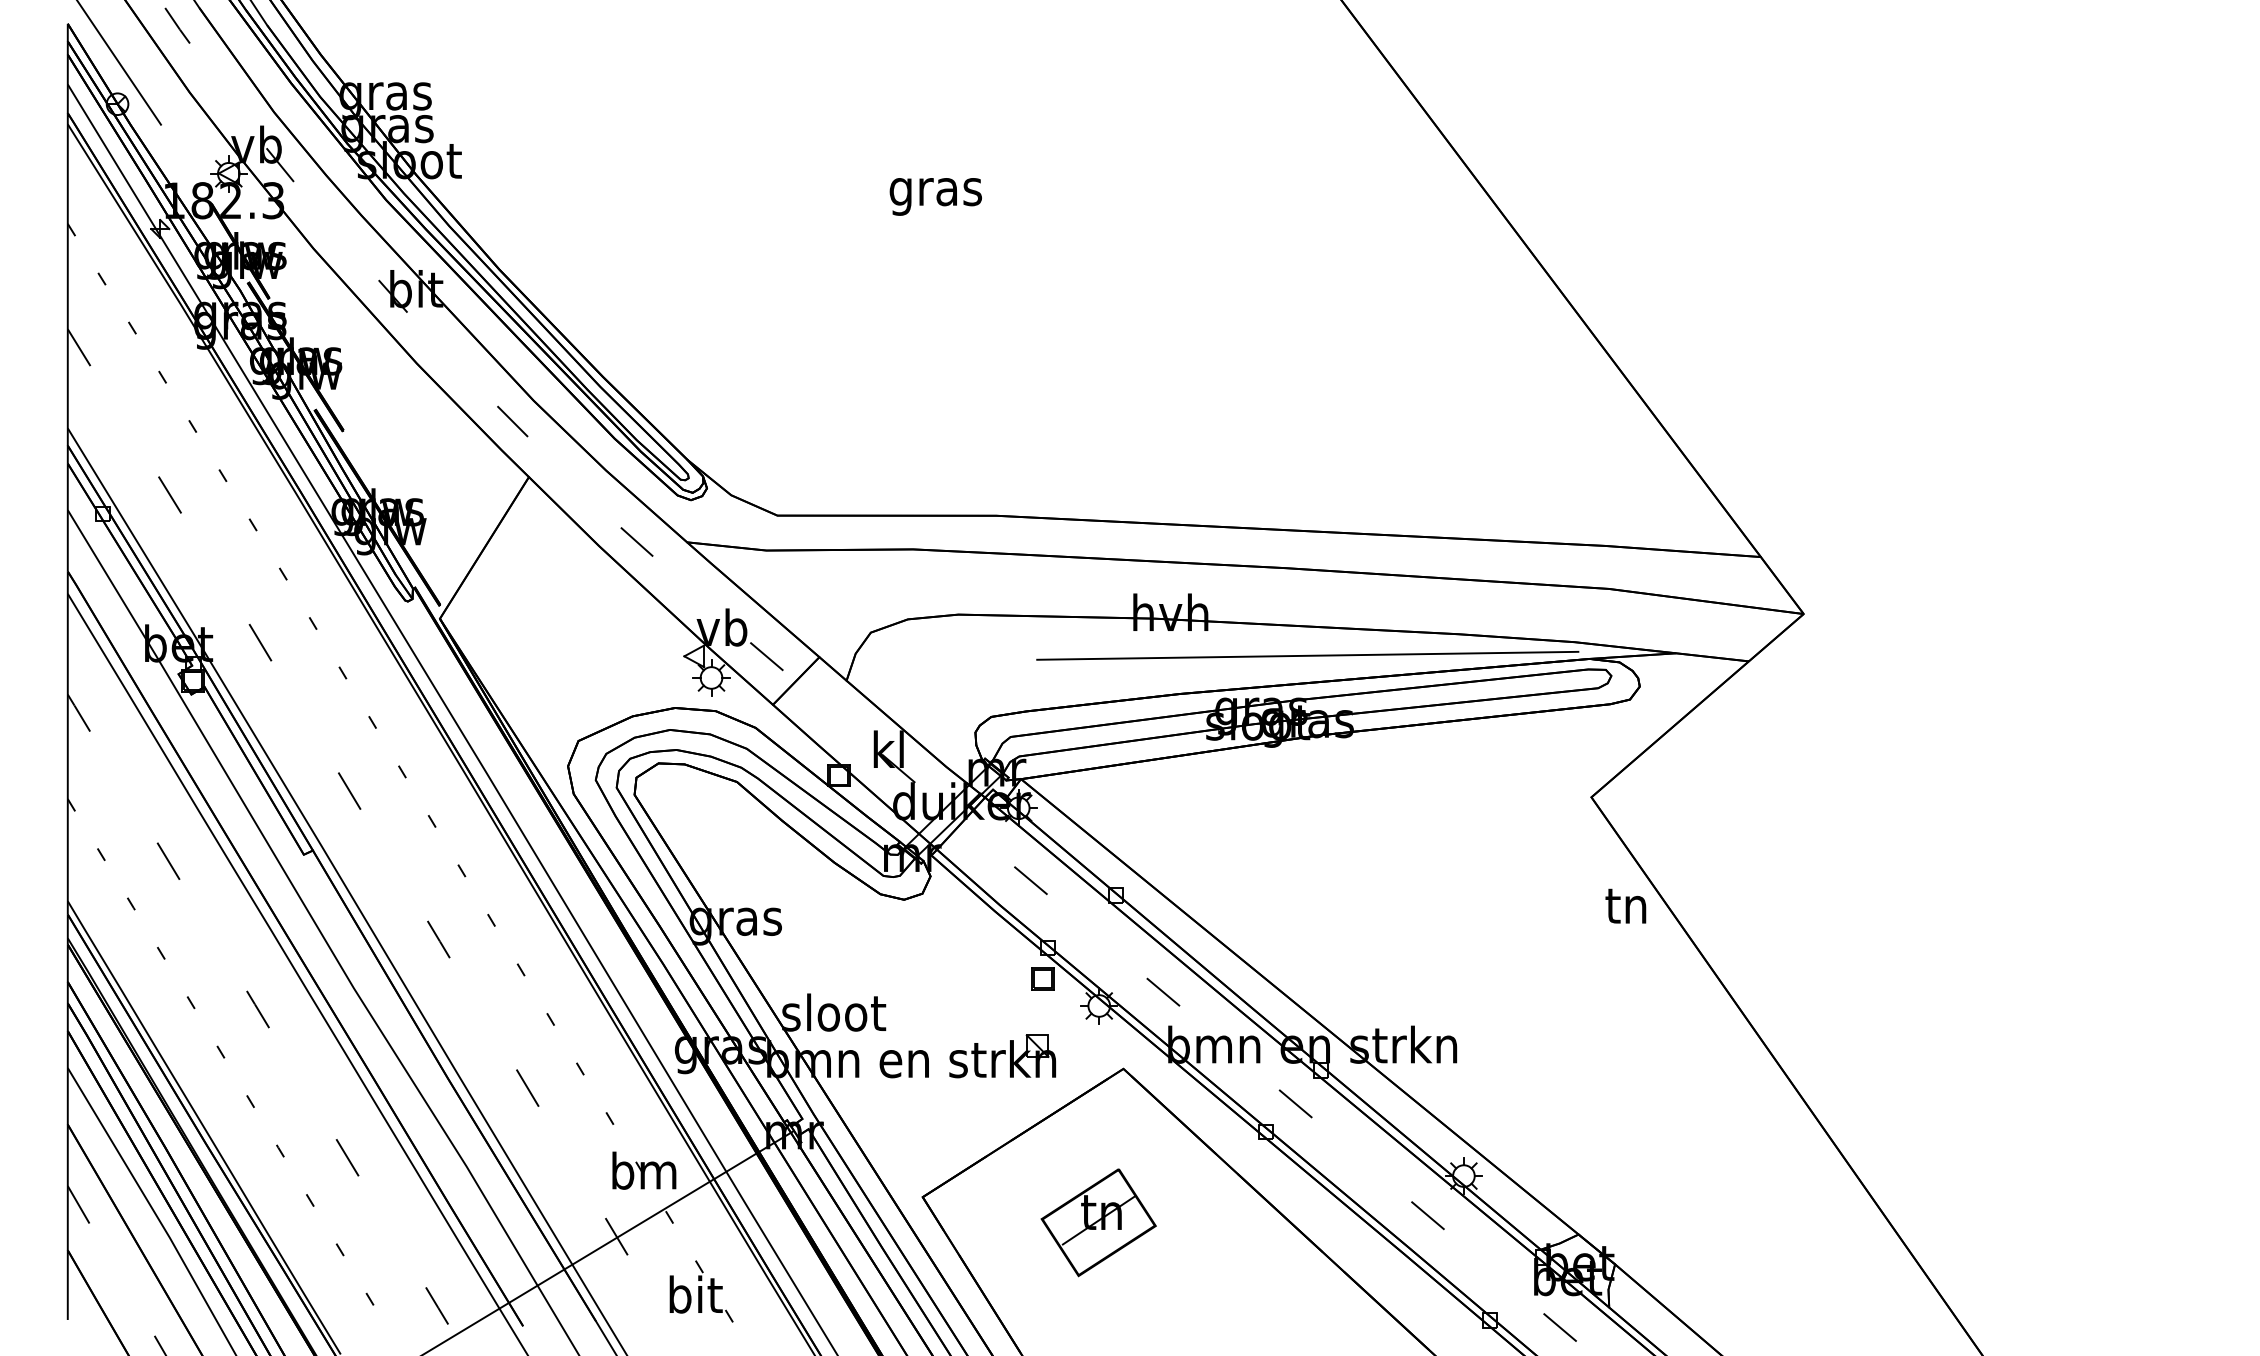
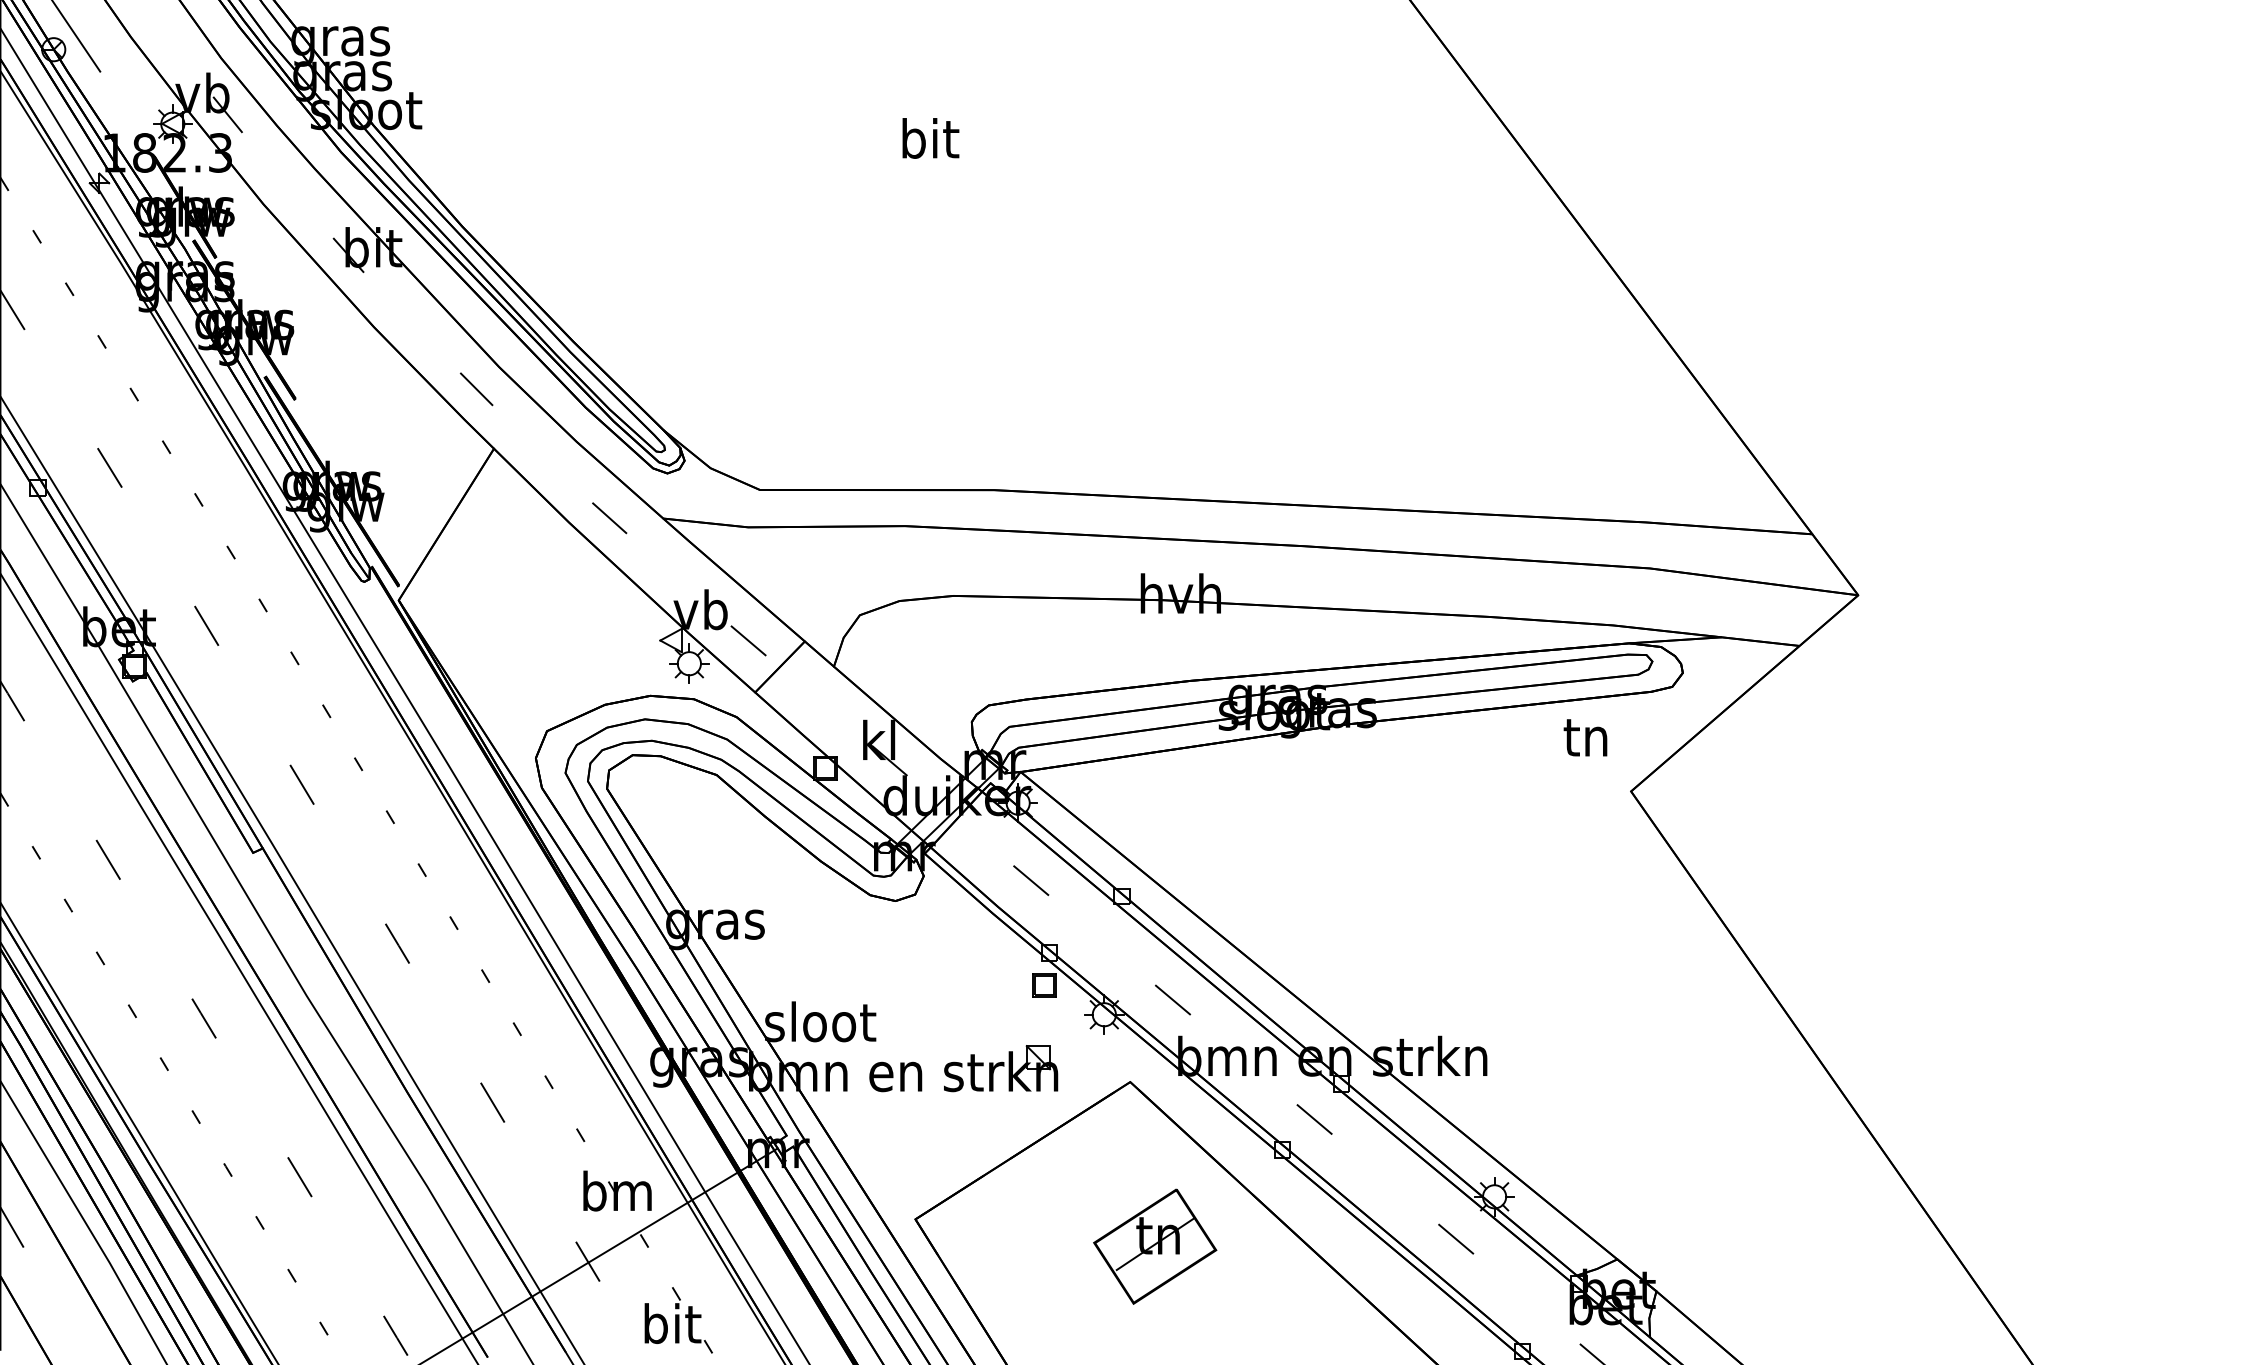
text: (935, 191) -> (929, 143), gras -> bit
line: (1307, 655) -> (1327, 639), removed
text: (1625, 905) -> (1585, 737), moved
part: (1098, 1222) -> (1154, 1246), moved

